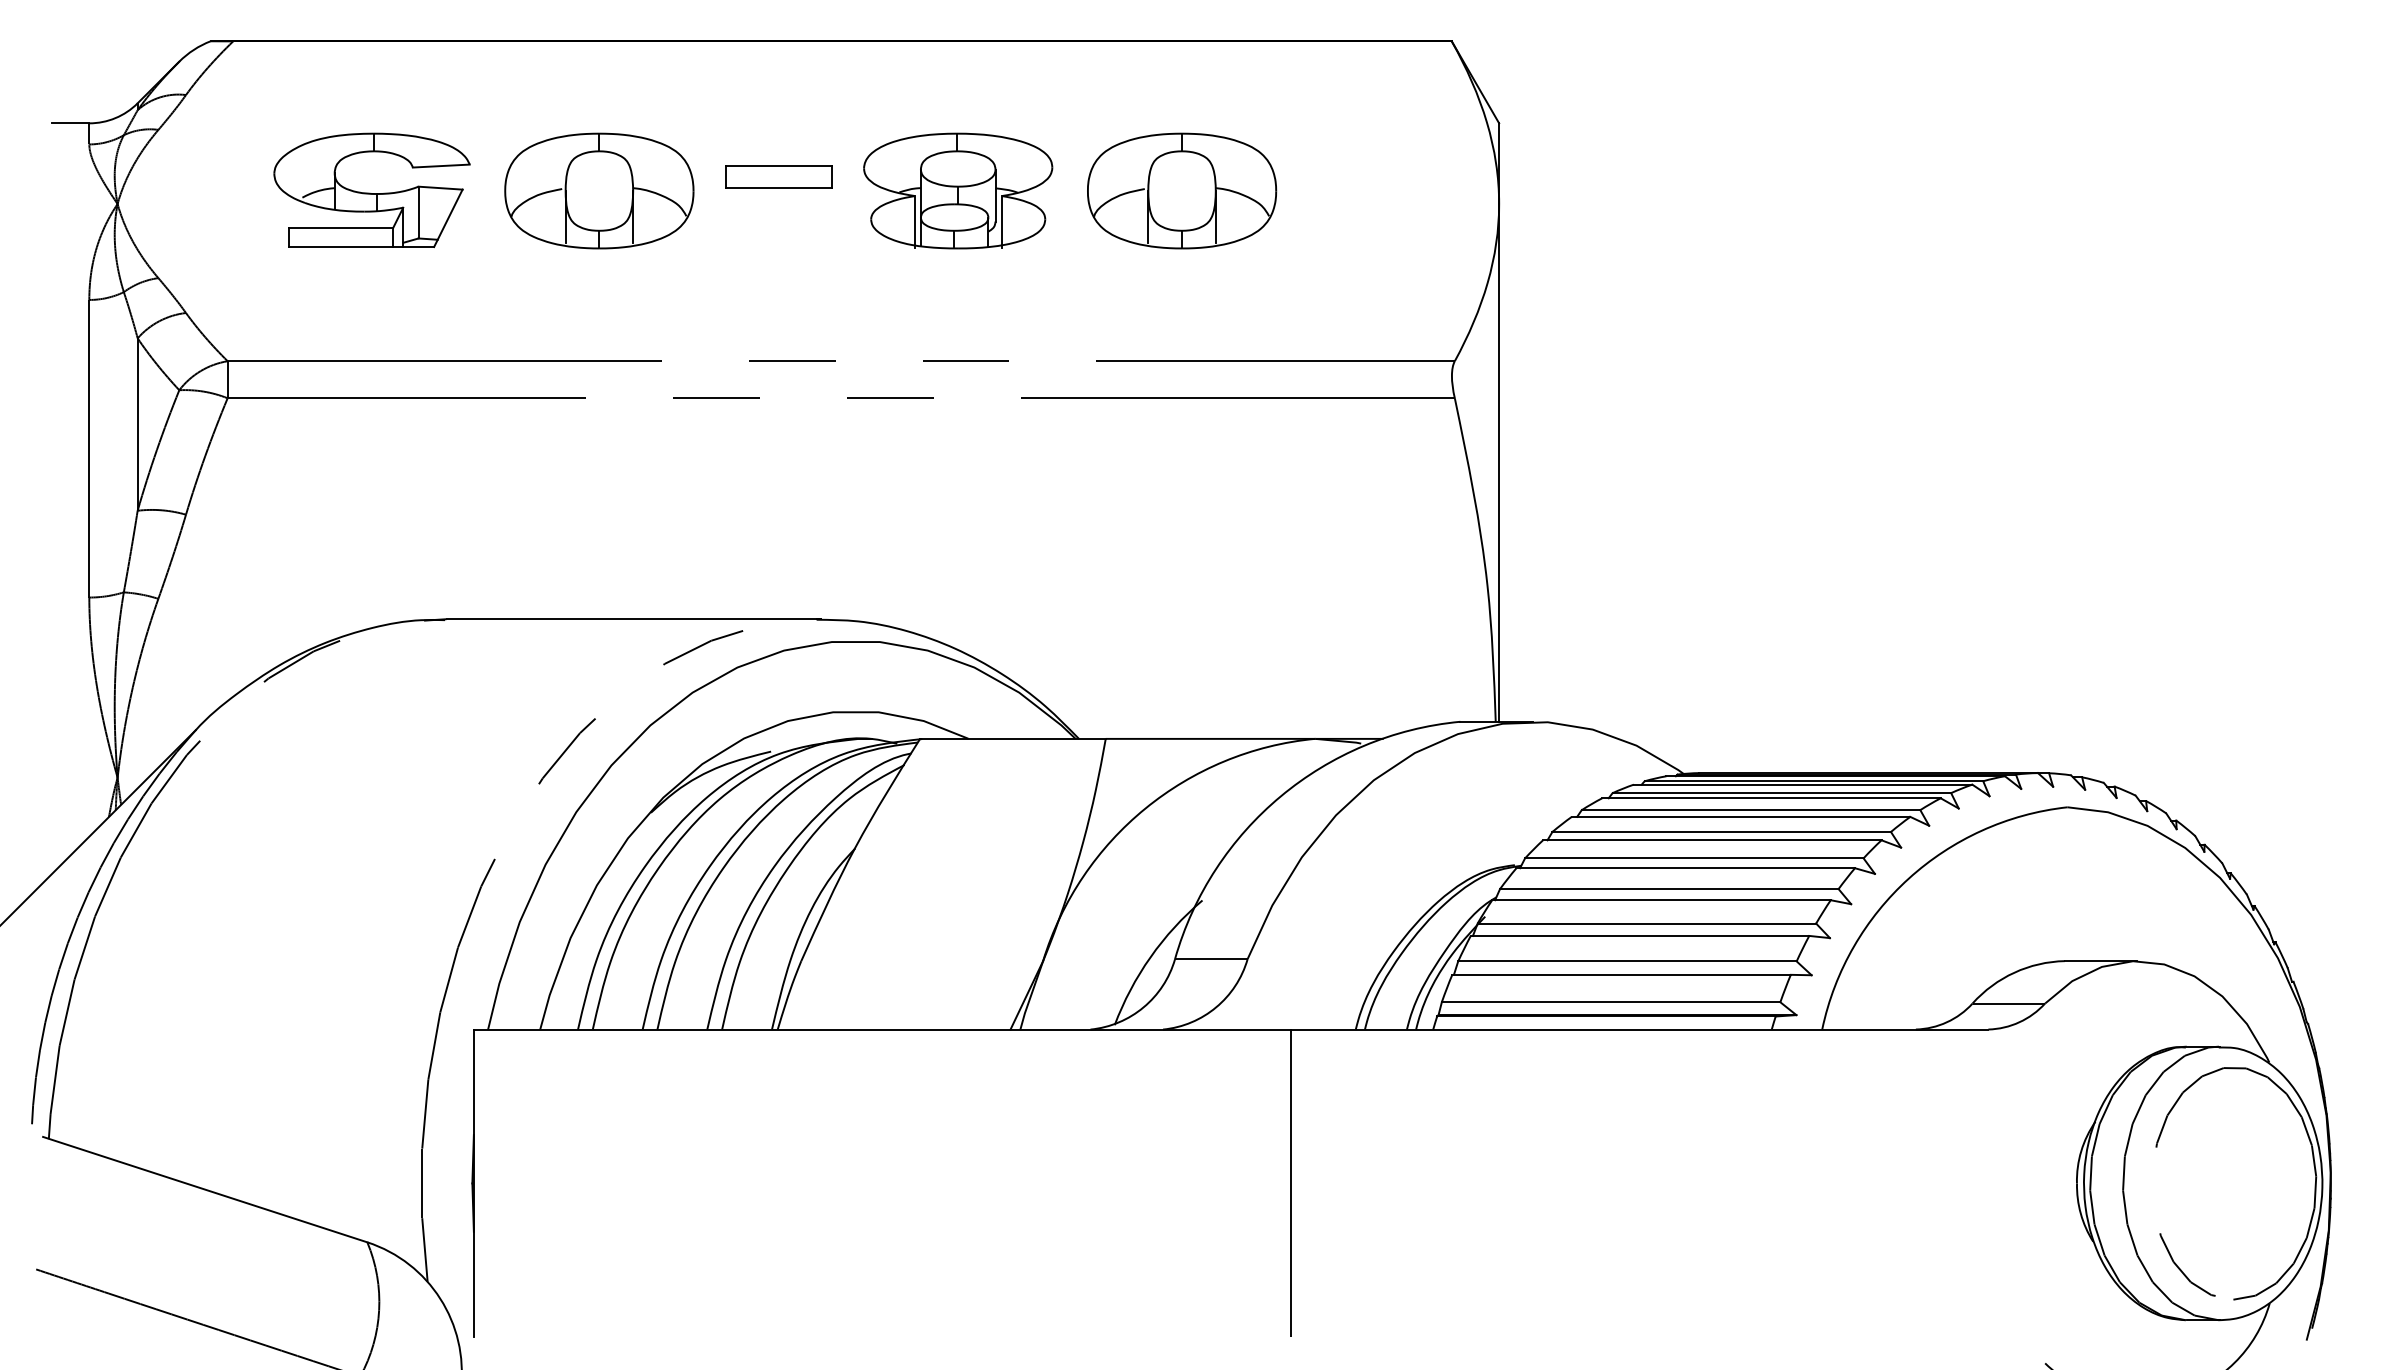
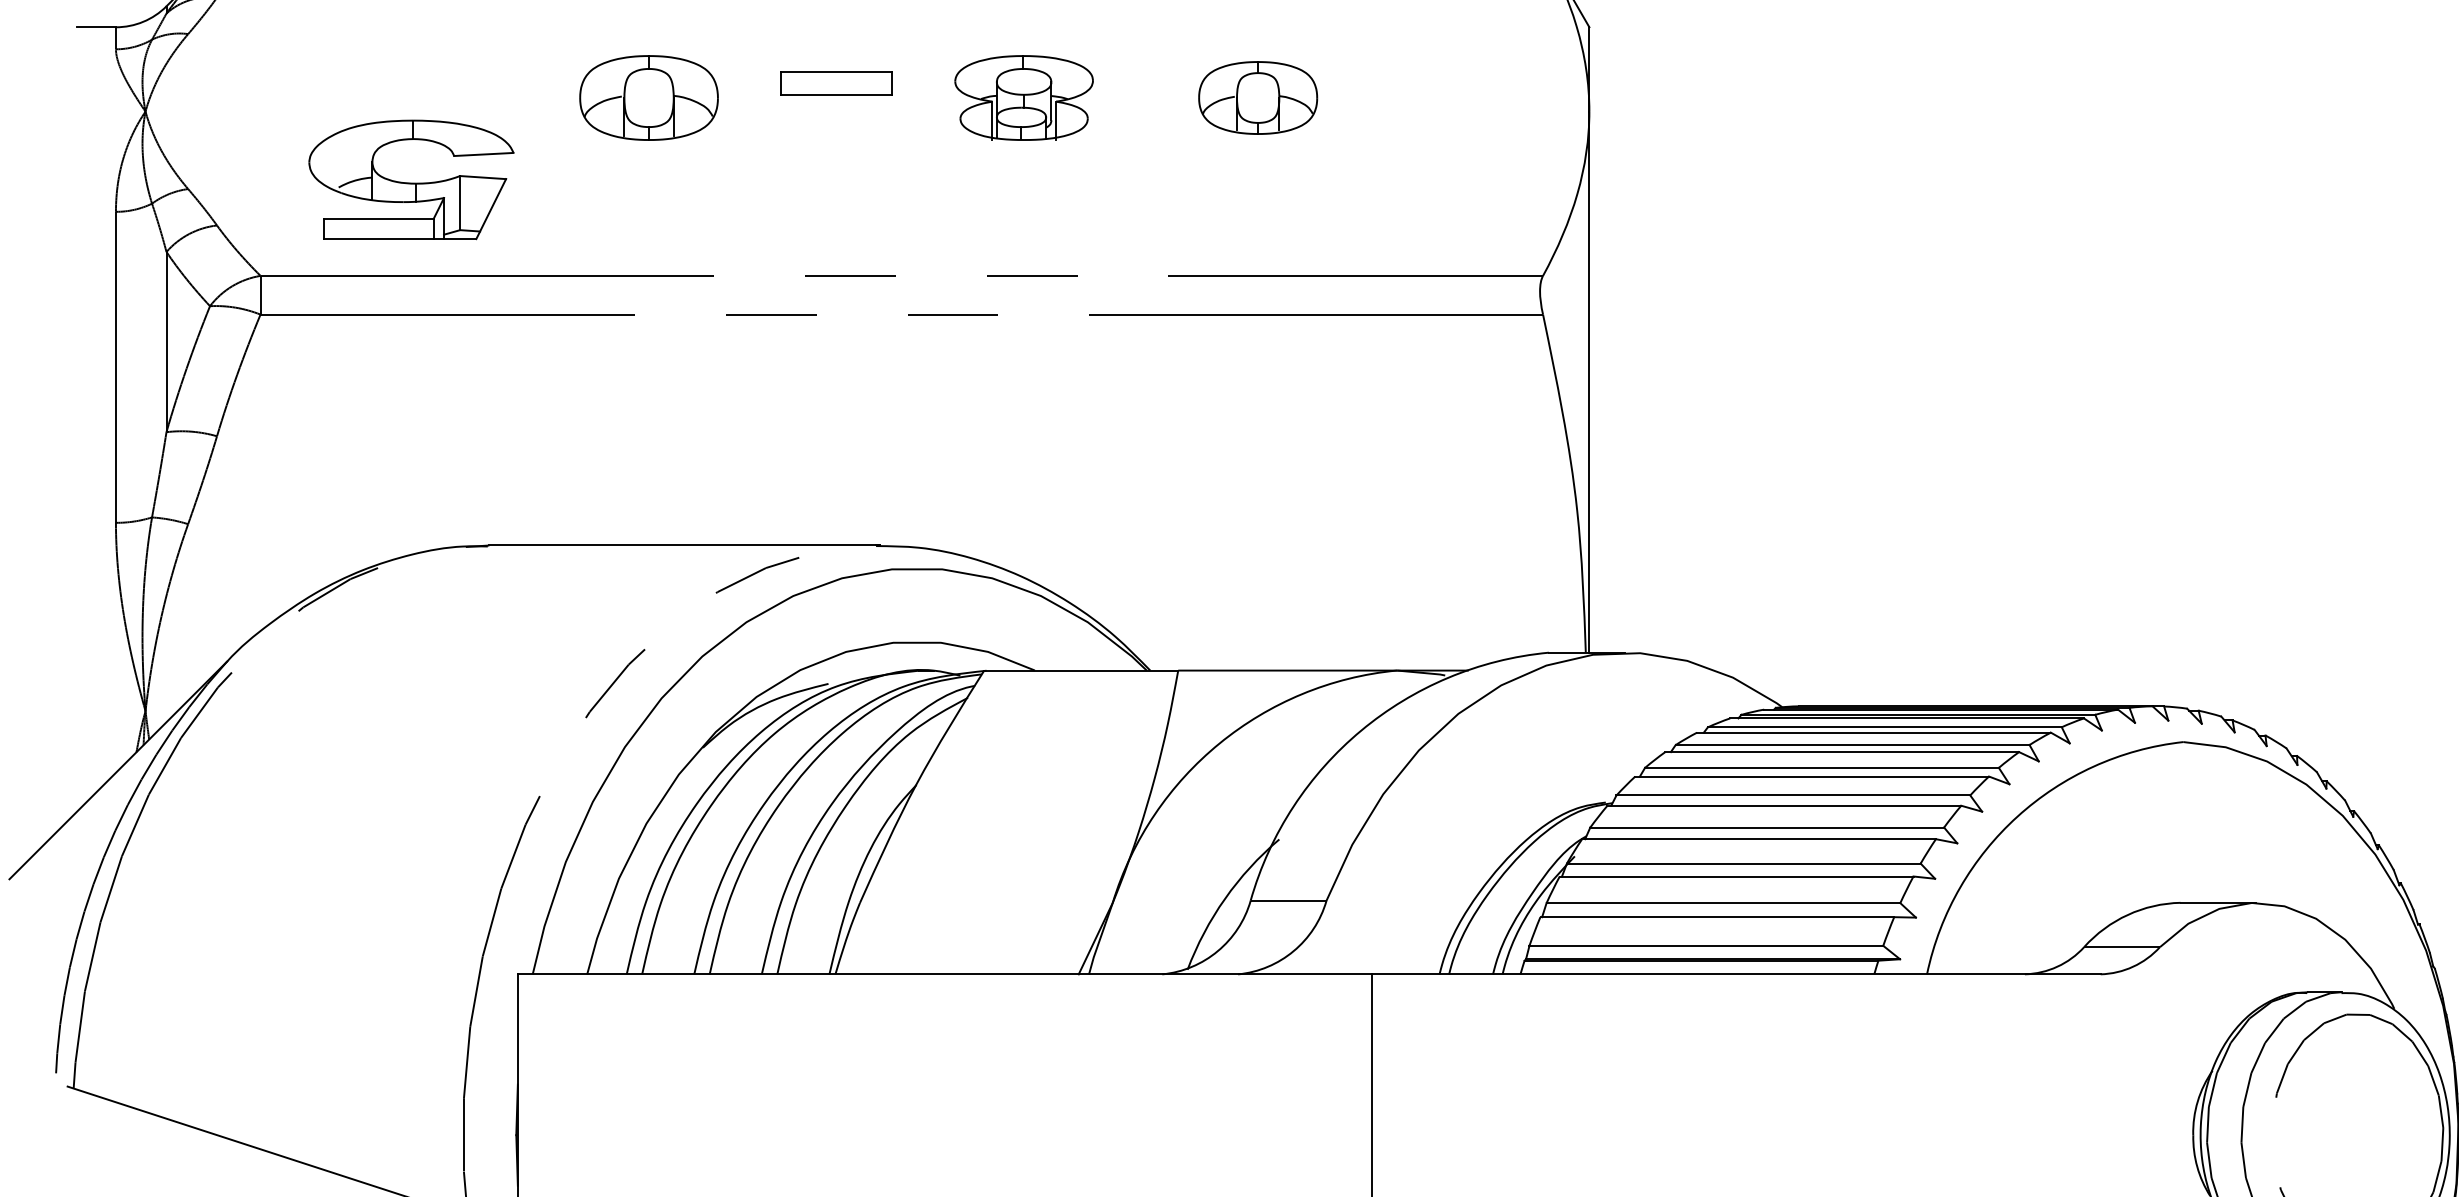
part: (371, 189) -> (410, 178), moved
part: (599, 190) -> (649, 97), size x0.7
part: (958, 190) -> (1024, 97), size x0.7
part: (1182, 190) -> (1258, 97), size x0.6

